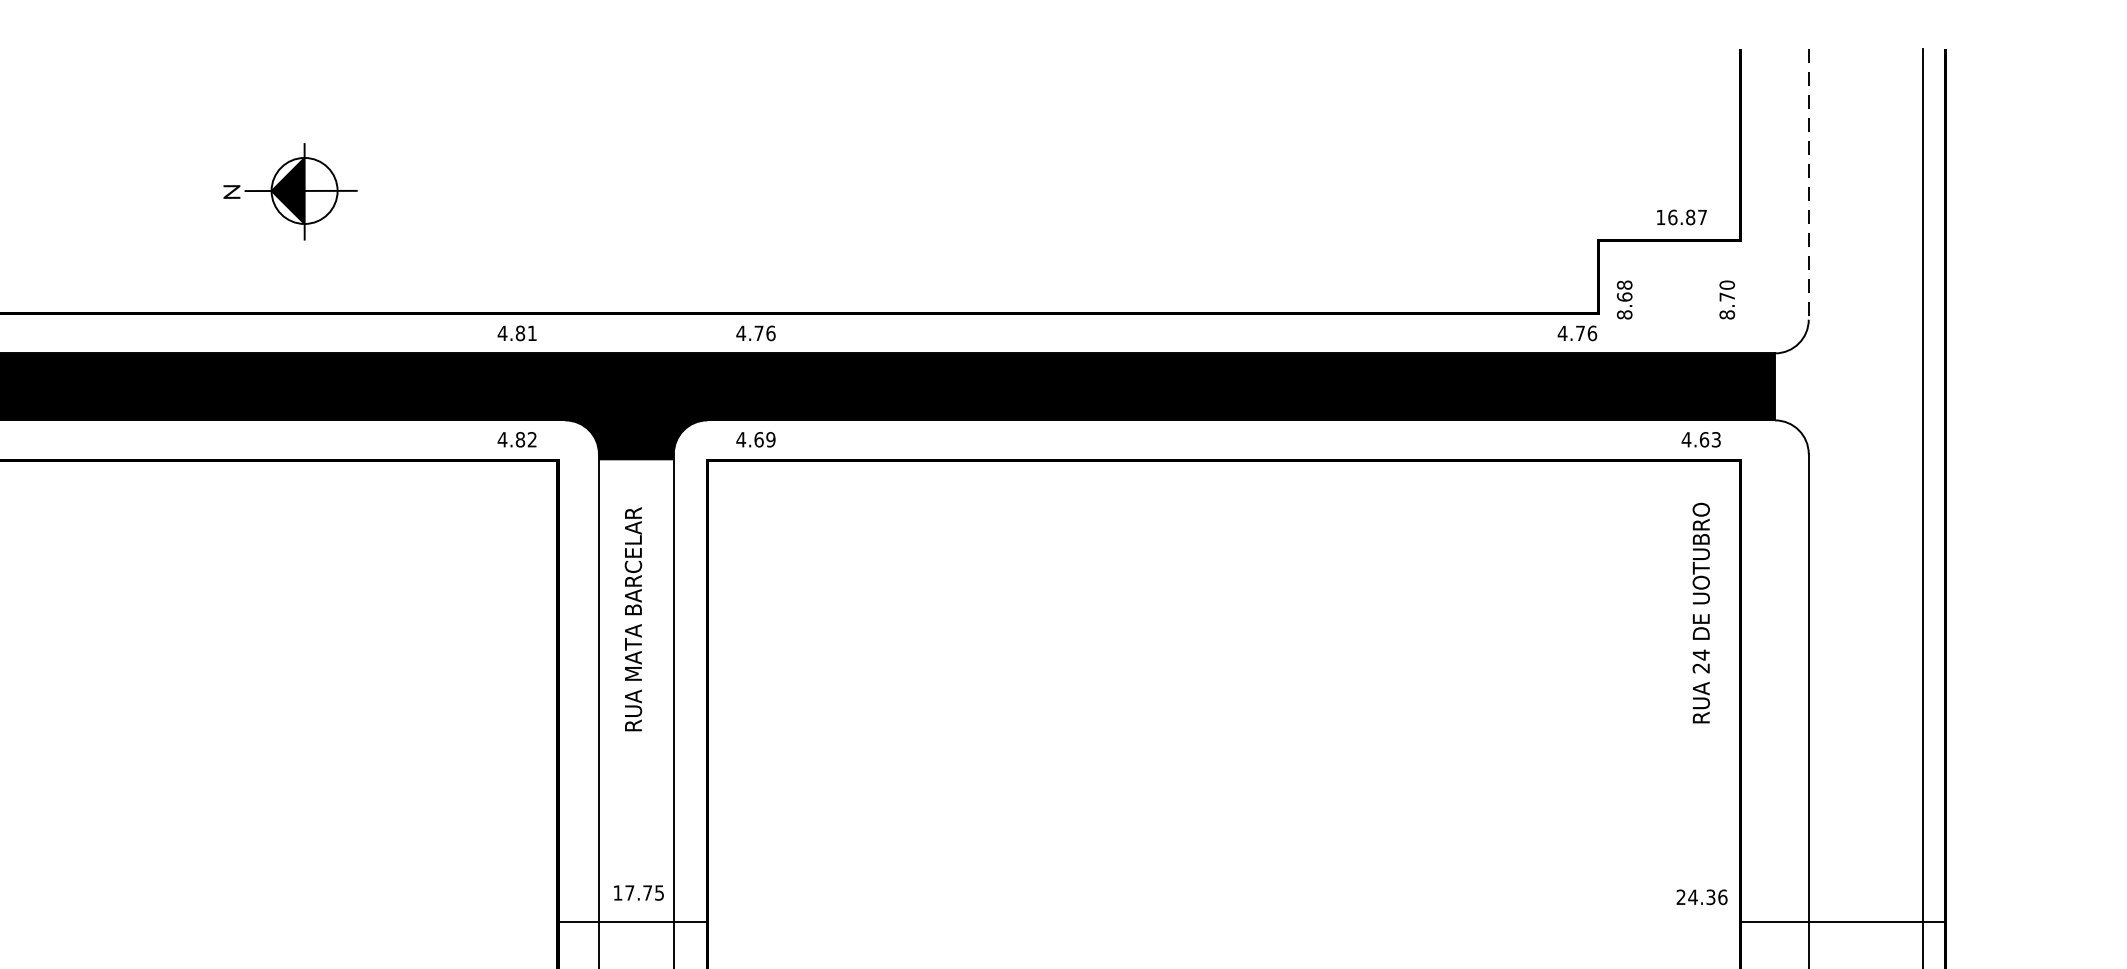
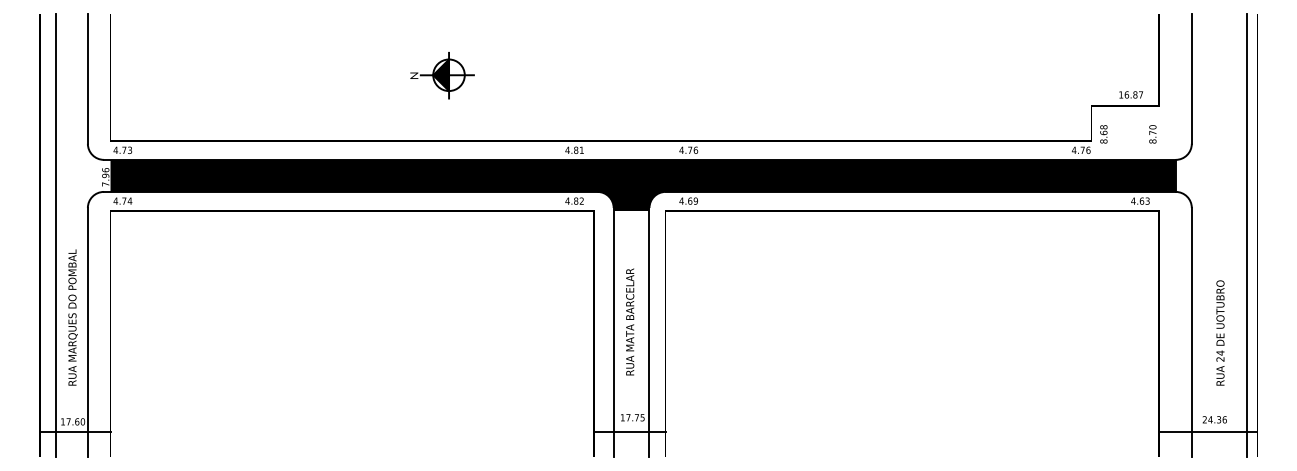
line: (1808, 185) -> (1191, 79), dashed -> solid
part: (290, 191) -> (442, 75), moved
text: (1701, 612) -> (1220, 332), moved
text: (634, 618) -> (630, 321), moved
text: (1701, 896) -> (1214, 419), moved

